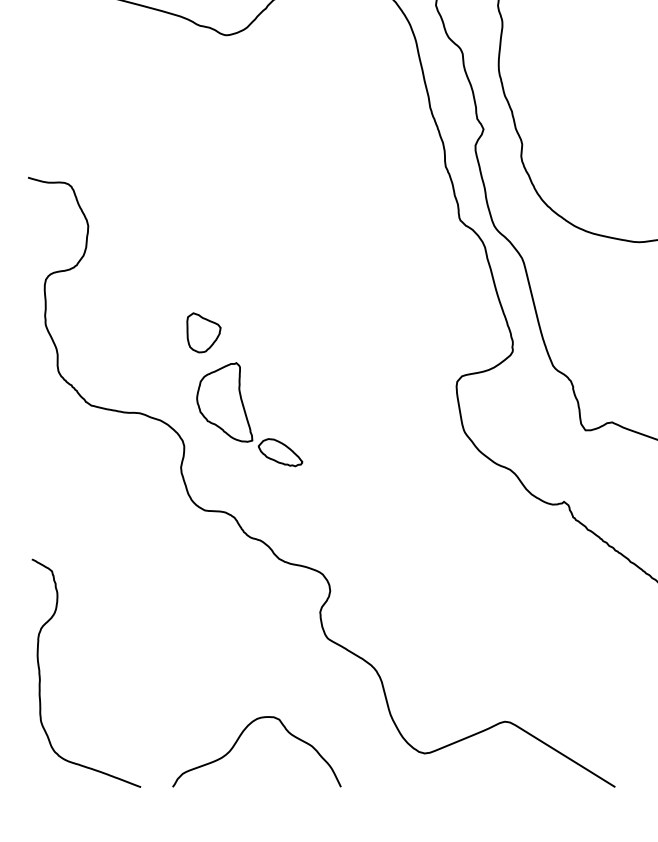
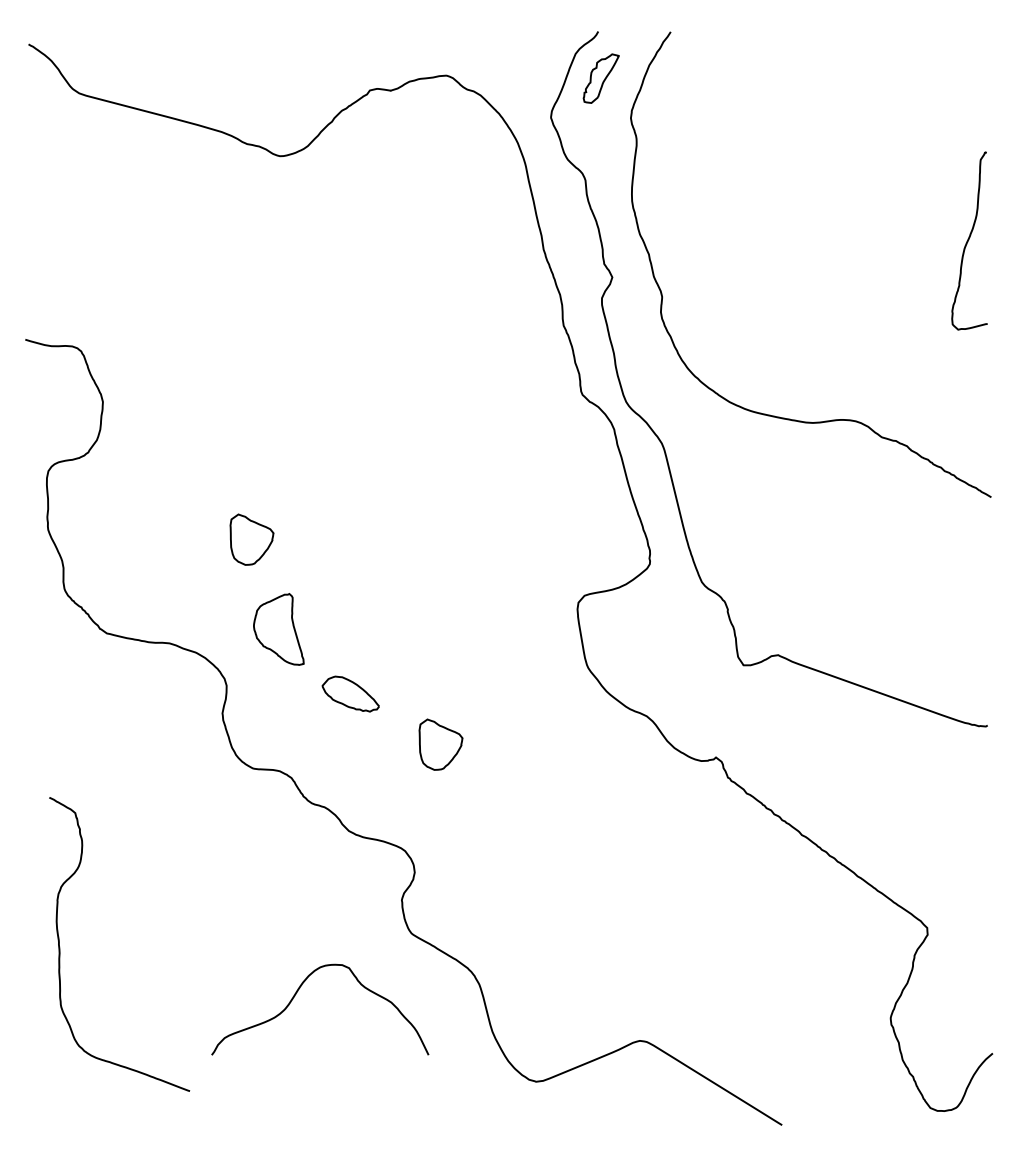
part: (224, 402) -> (278, 629), size x0.7
part: (350, 491) -> (440, 744), added
curve: (40, 675) -> (60, 947), moved
curve: (237, 741) -> (295, 996), moved

